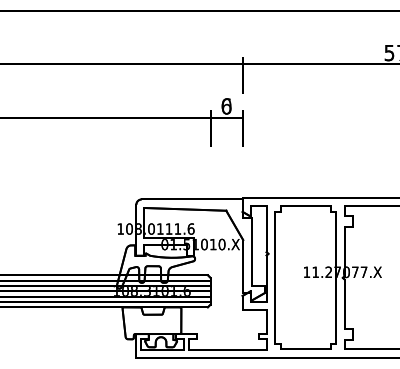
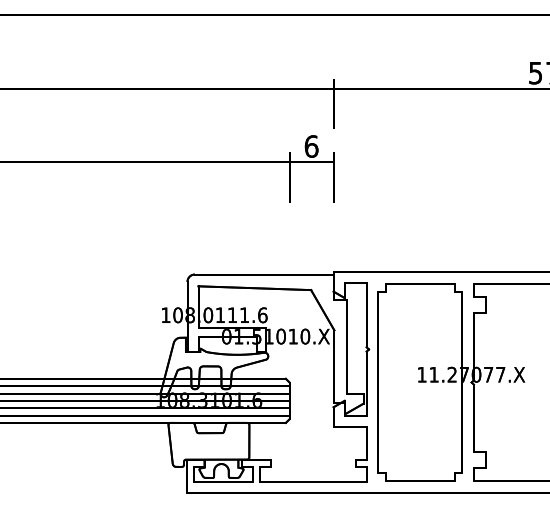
text: (226, 106) -> (311, 146), 0 -> 6

